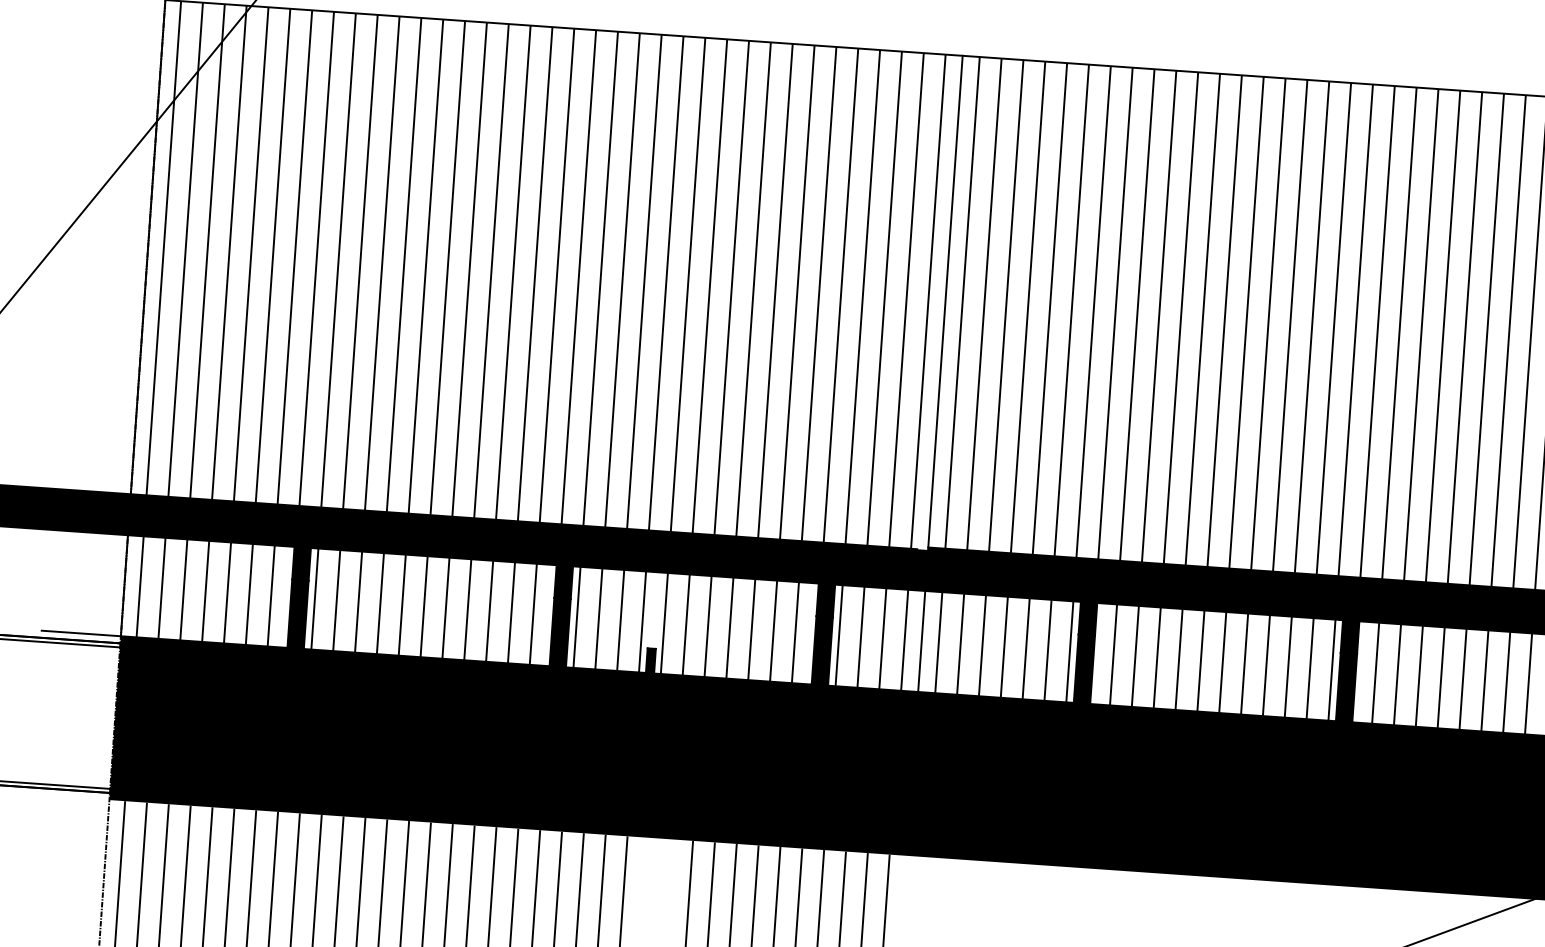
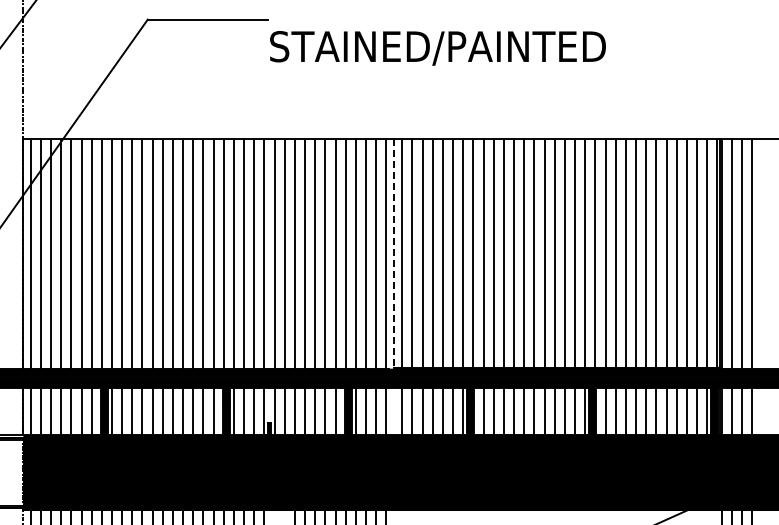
line: (945, 302) -> (394, 253), solid -> dashed
line: (922, 639) -> (394, 410), removed

